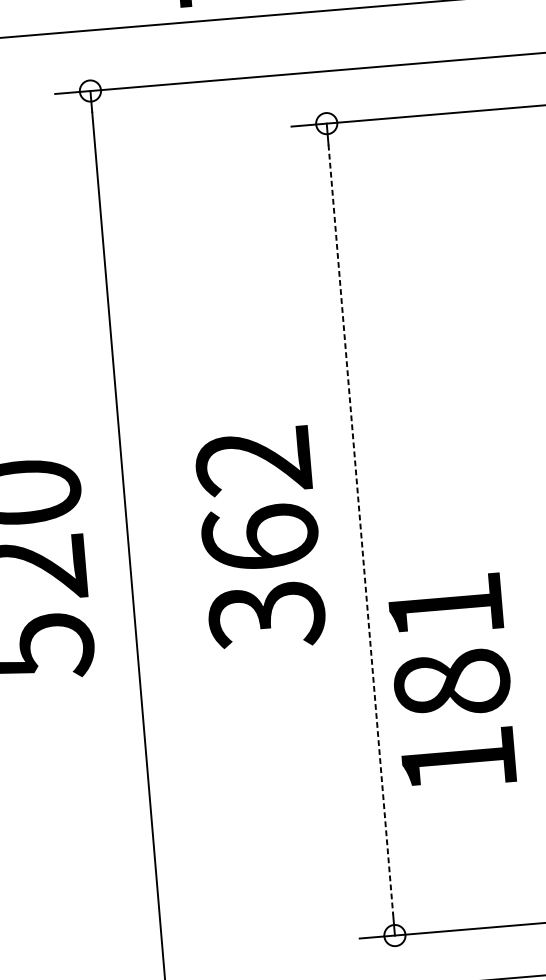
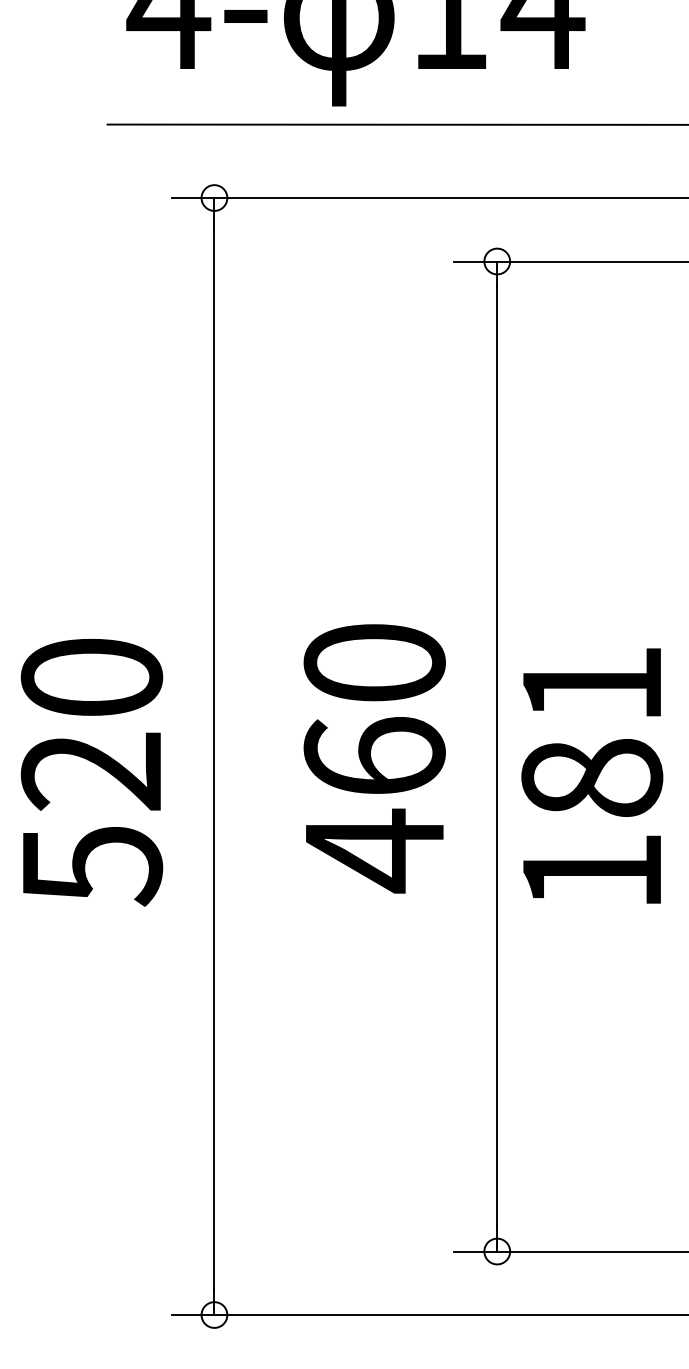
line: (361, 530) -> (497, 757), dashed -> solid
text: (260, 539) -> (374, 758), 362 -> 460
text: (452, 681) -> (592, 775), moved

